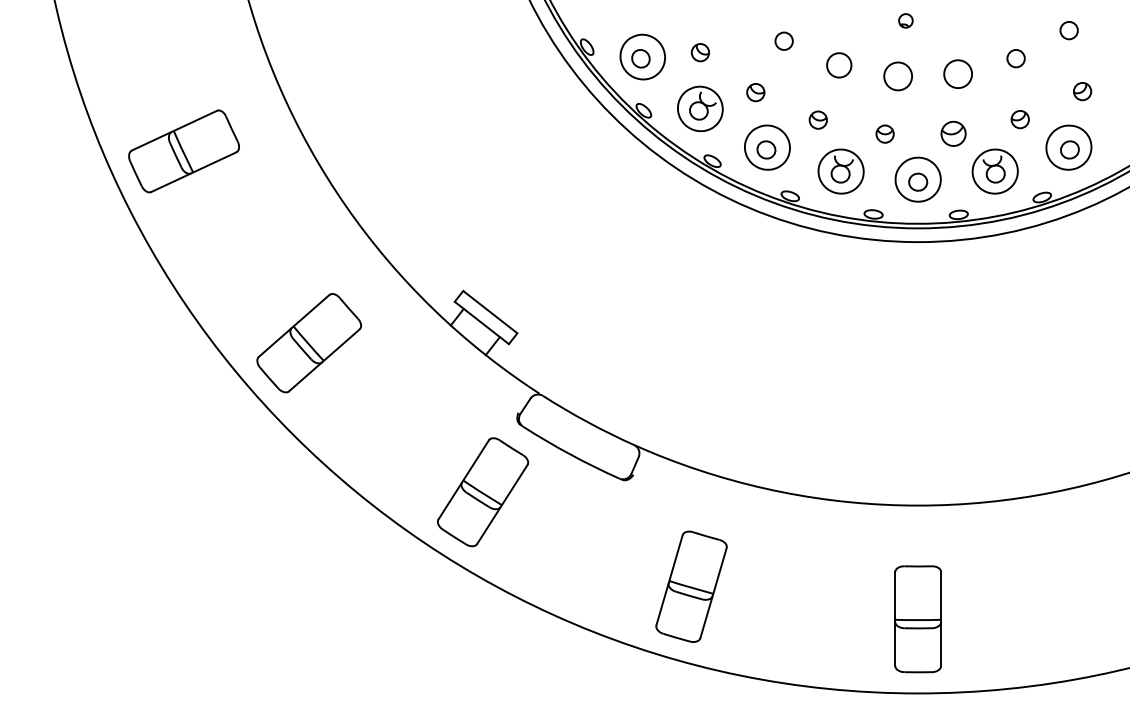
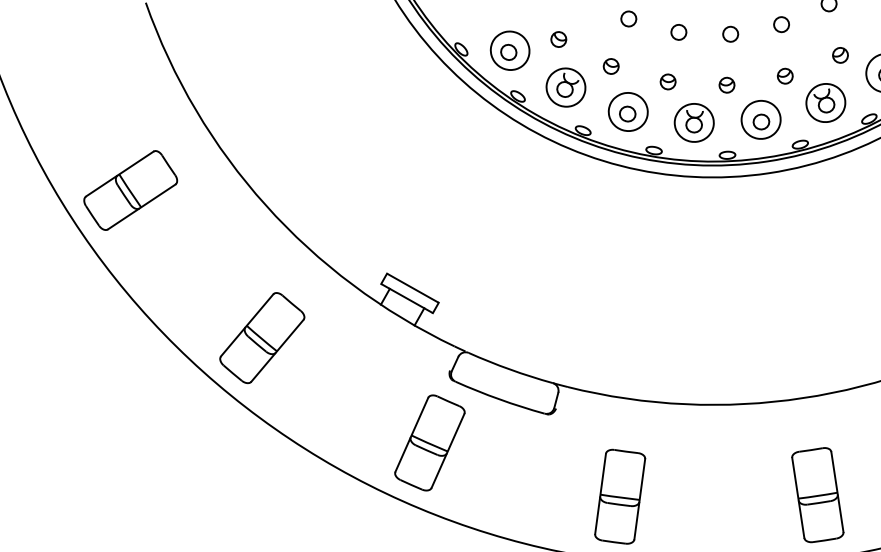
circle: (838, 64) -> (678, 31), size x0.71
circle: (957, 73) -> (780, 24), size x0.62
circle: (897, 76) -> (730, 34), size x0.62
part: (952, 133) -> (784, 76), size x0.71

